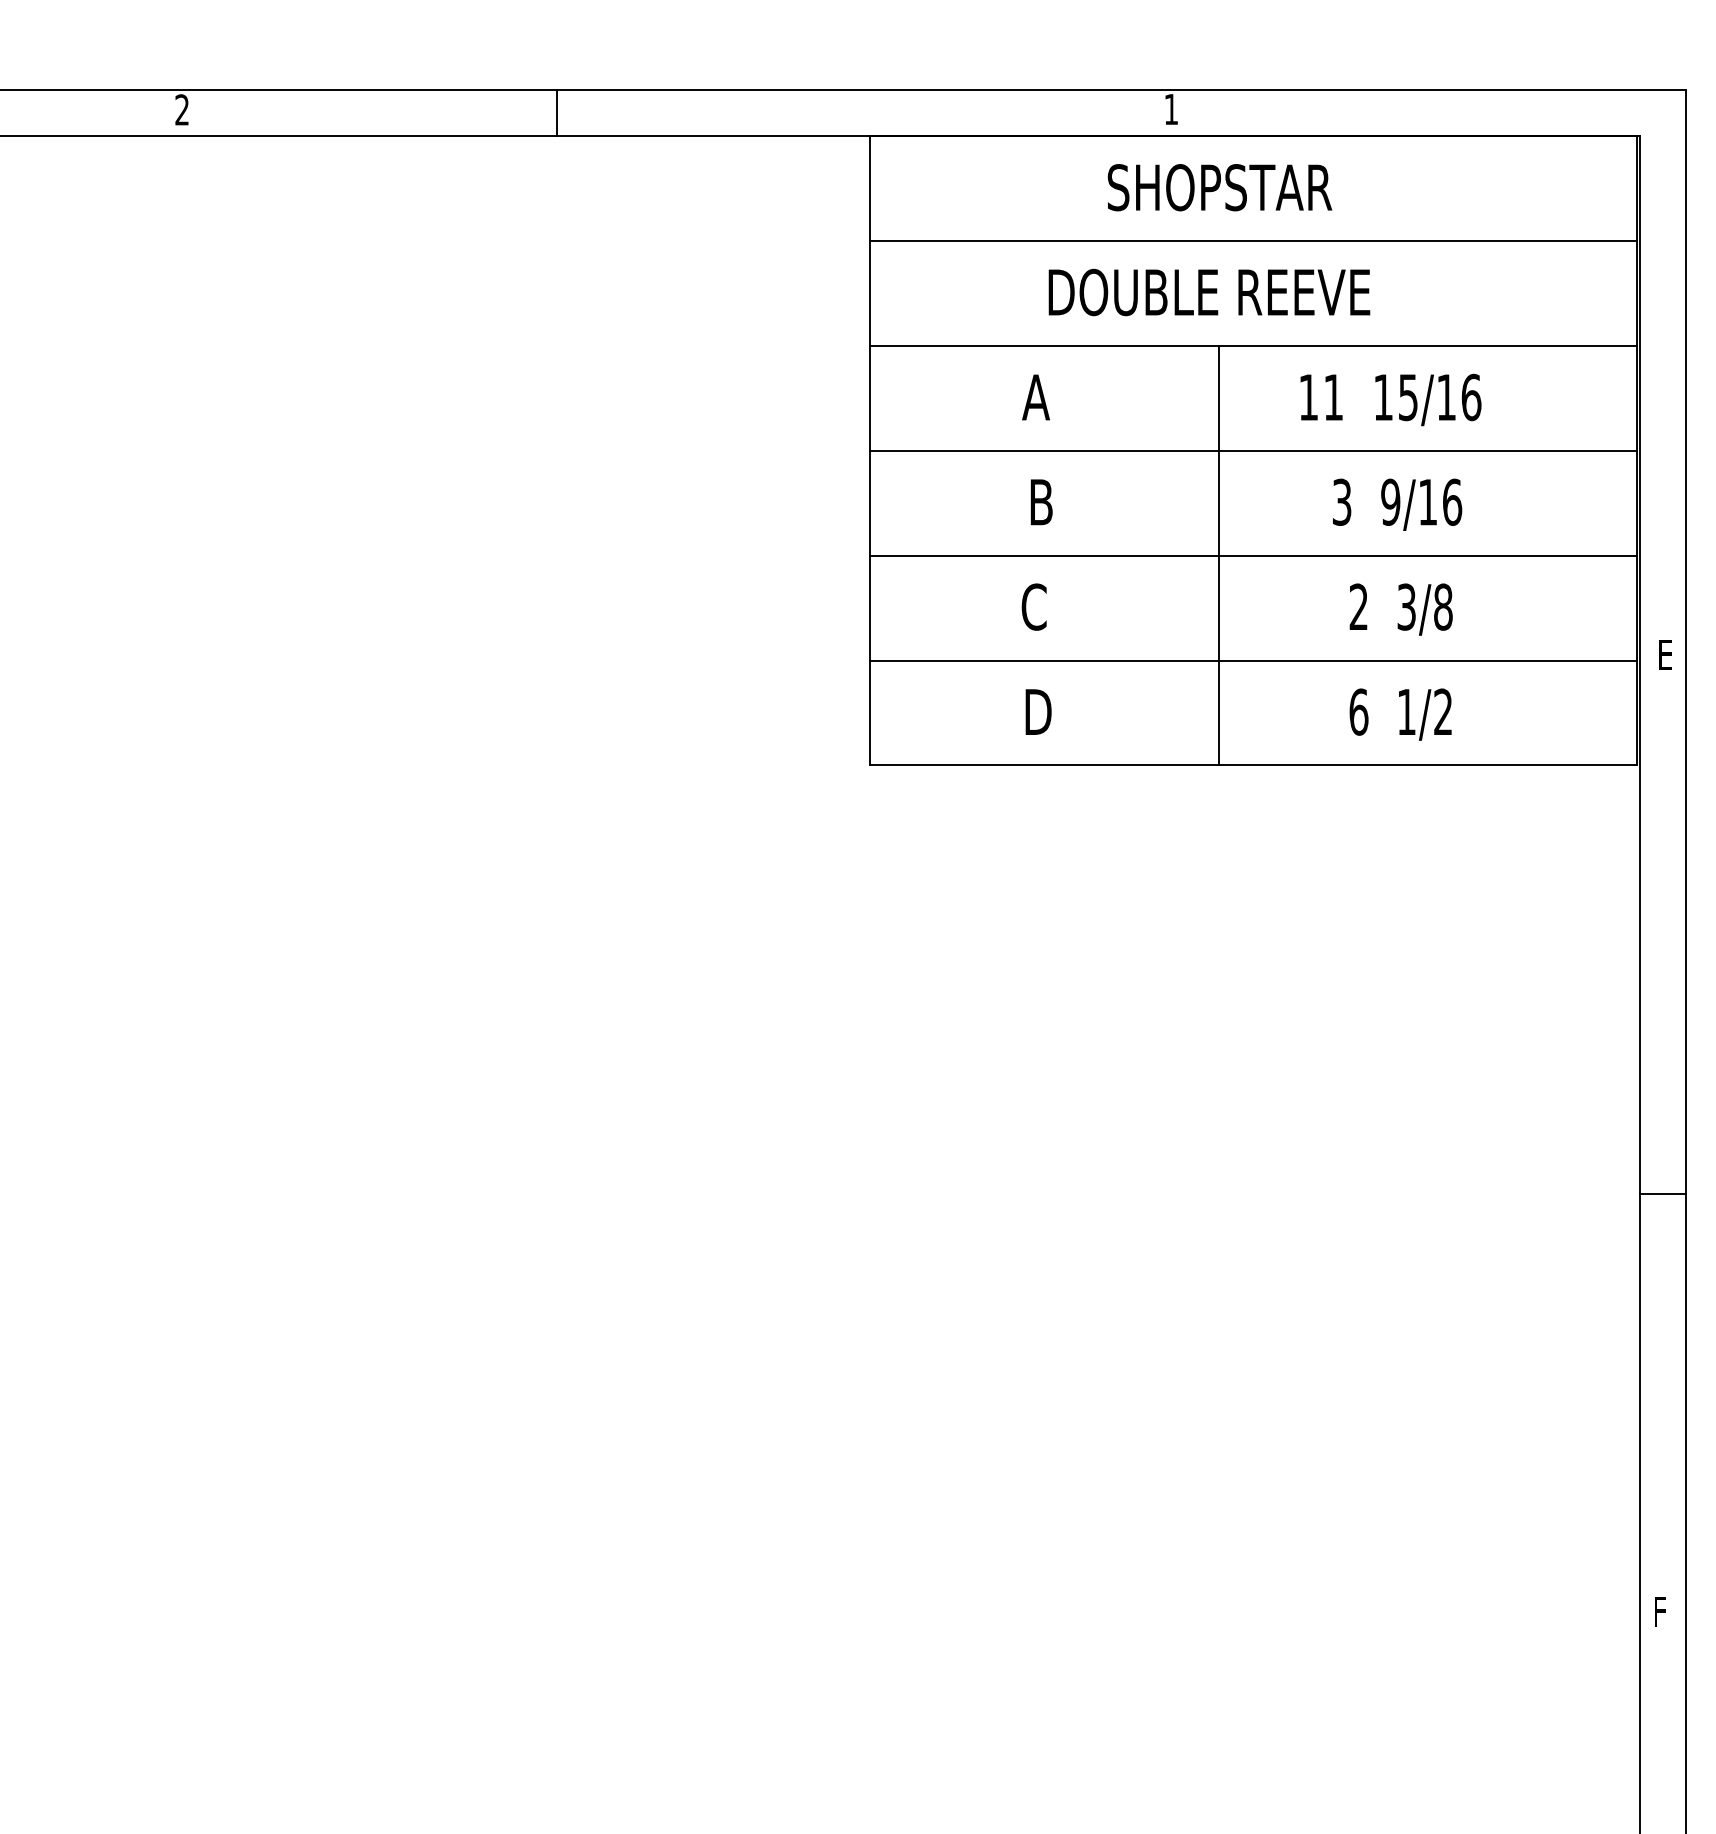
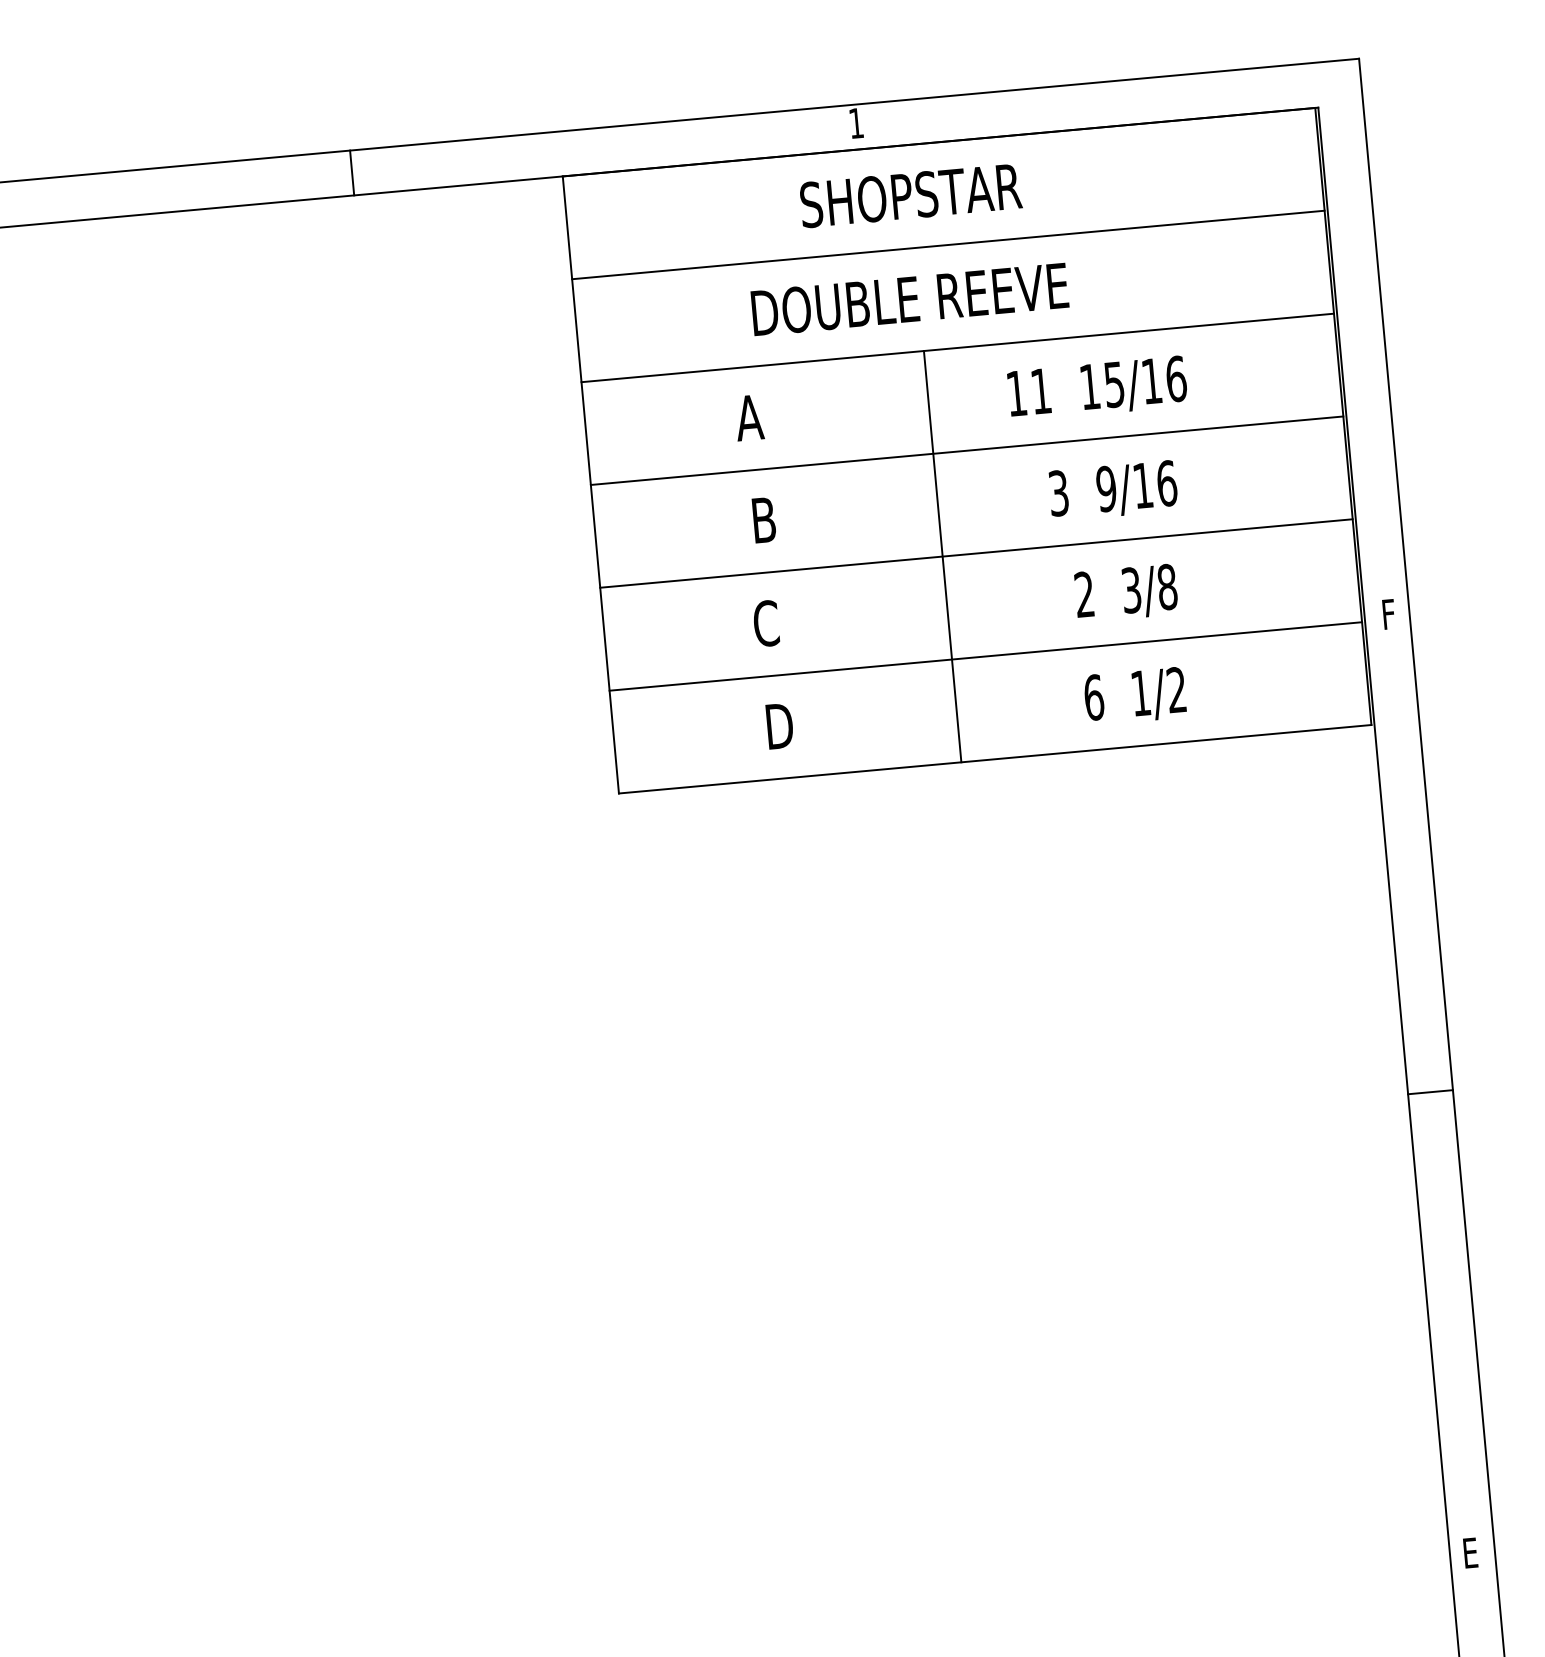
line: (556, 113) -> (351, 173), moved
text: (1666, 654) -> (1390, 613), E -> F
line: (1662, 1194) -> (1430, 1092), moved
text: (1662, 1611) -> (1471, 1552), F -> E

